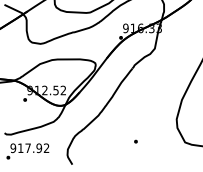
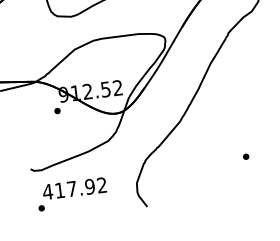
text: (13, 148) -> (48, 192), 917.92 -> 417.92

